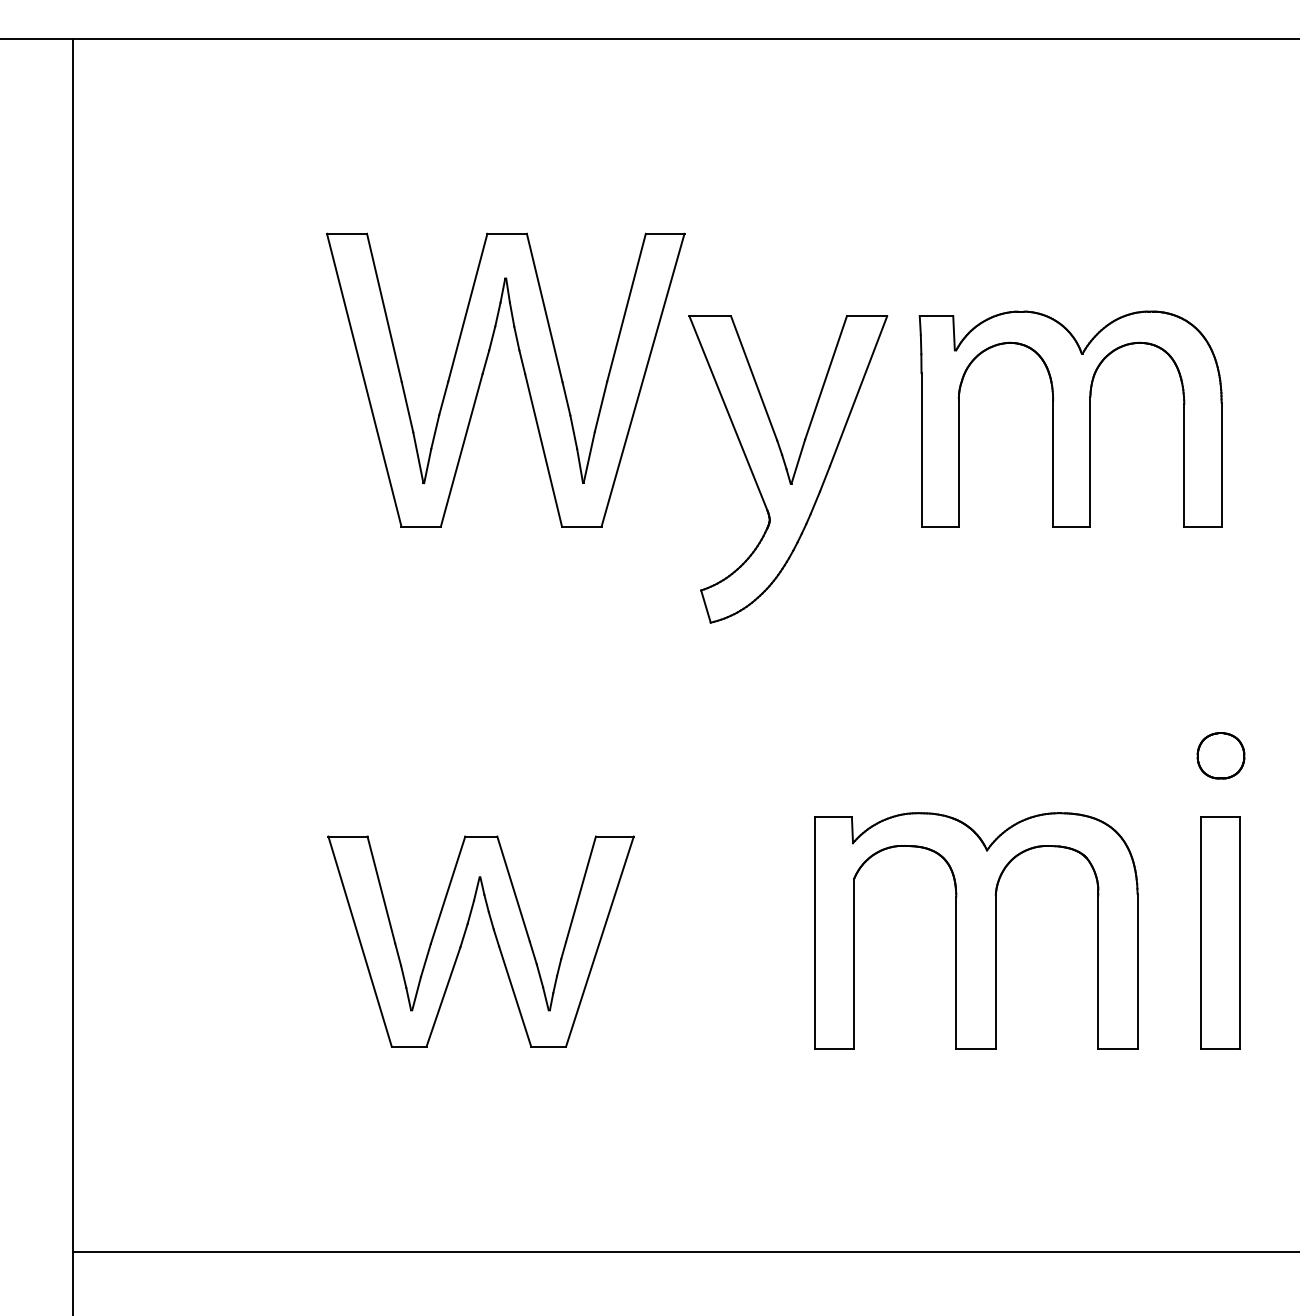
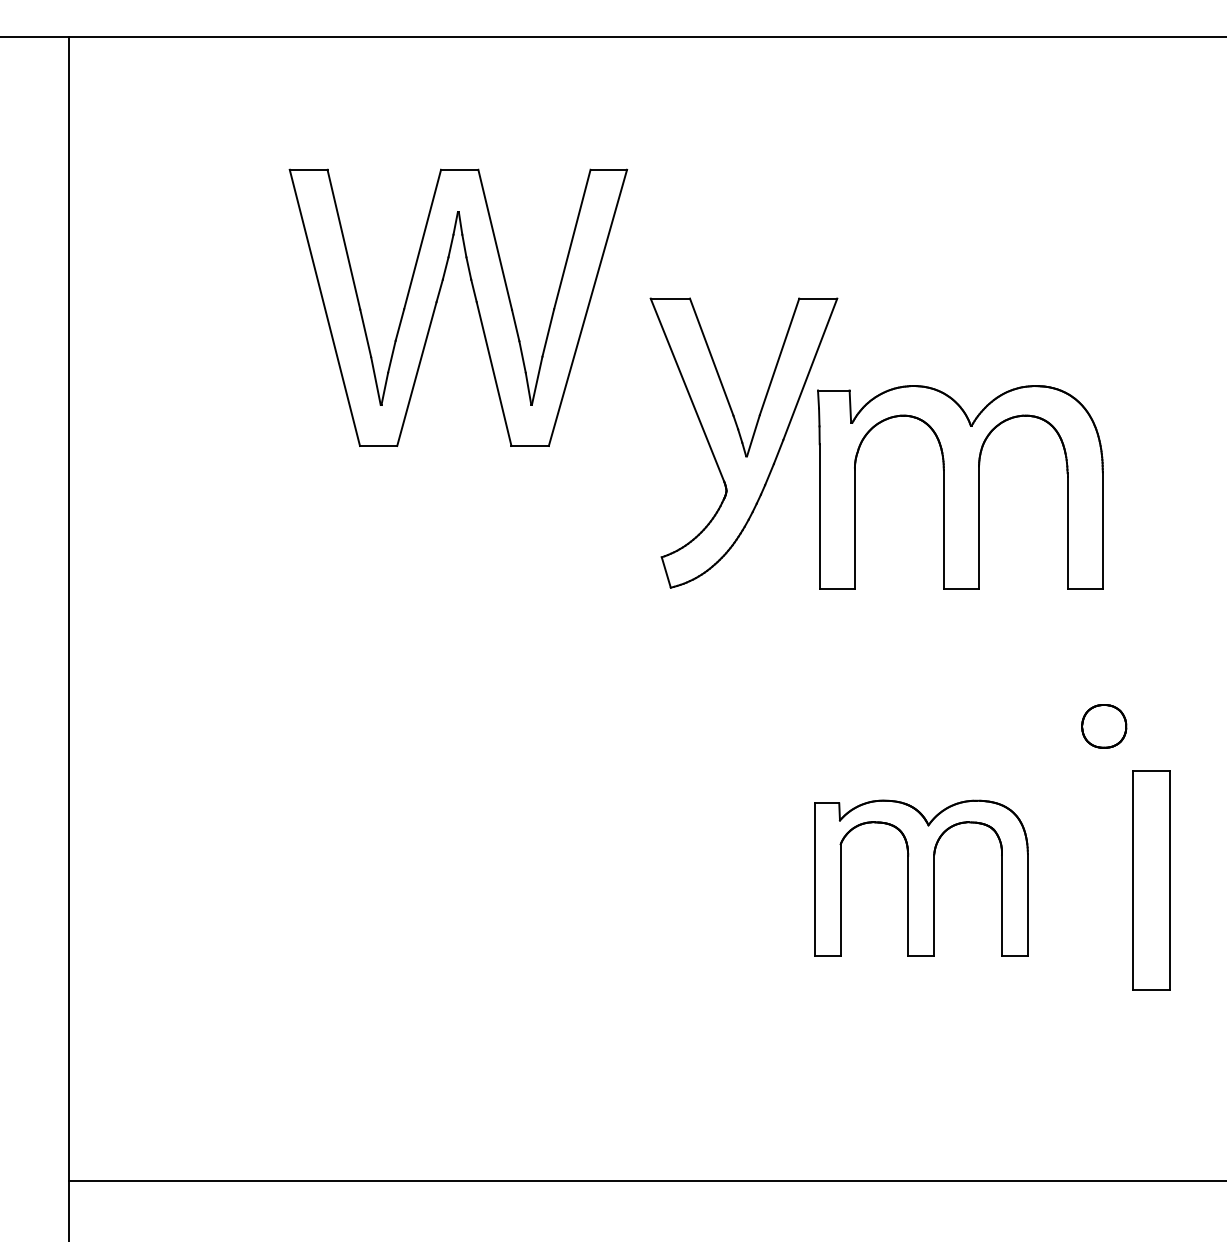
part: (523, 374) -> (475, 302), moved
part: (1070, 418) -> (960, 487), moved
part: (1221, 756) -> (1104, 726), moved
part: (976, 930) -> (921, 878), size x0.7
part: (495, 938) -> (467, 885), removed

